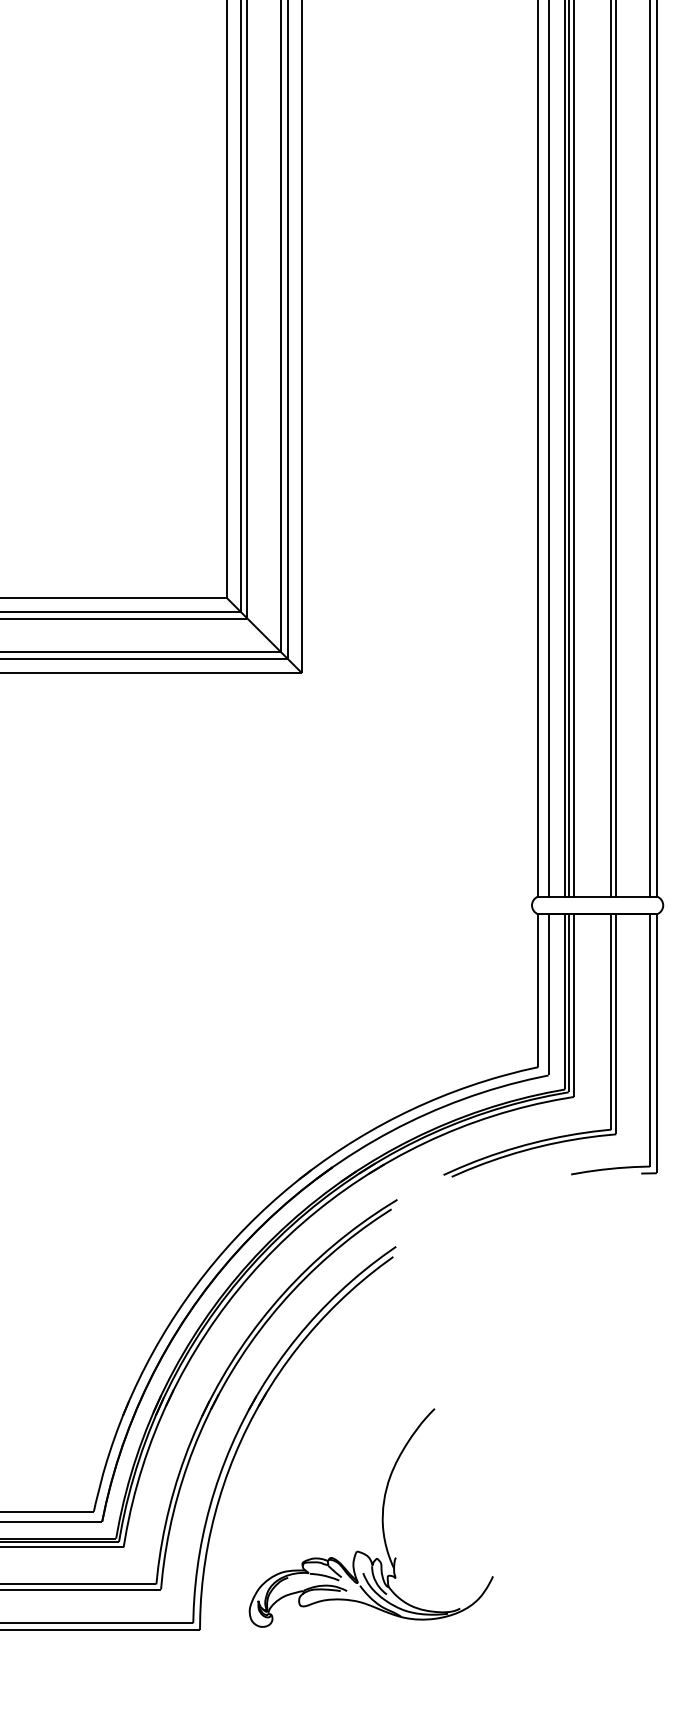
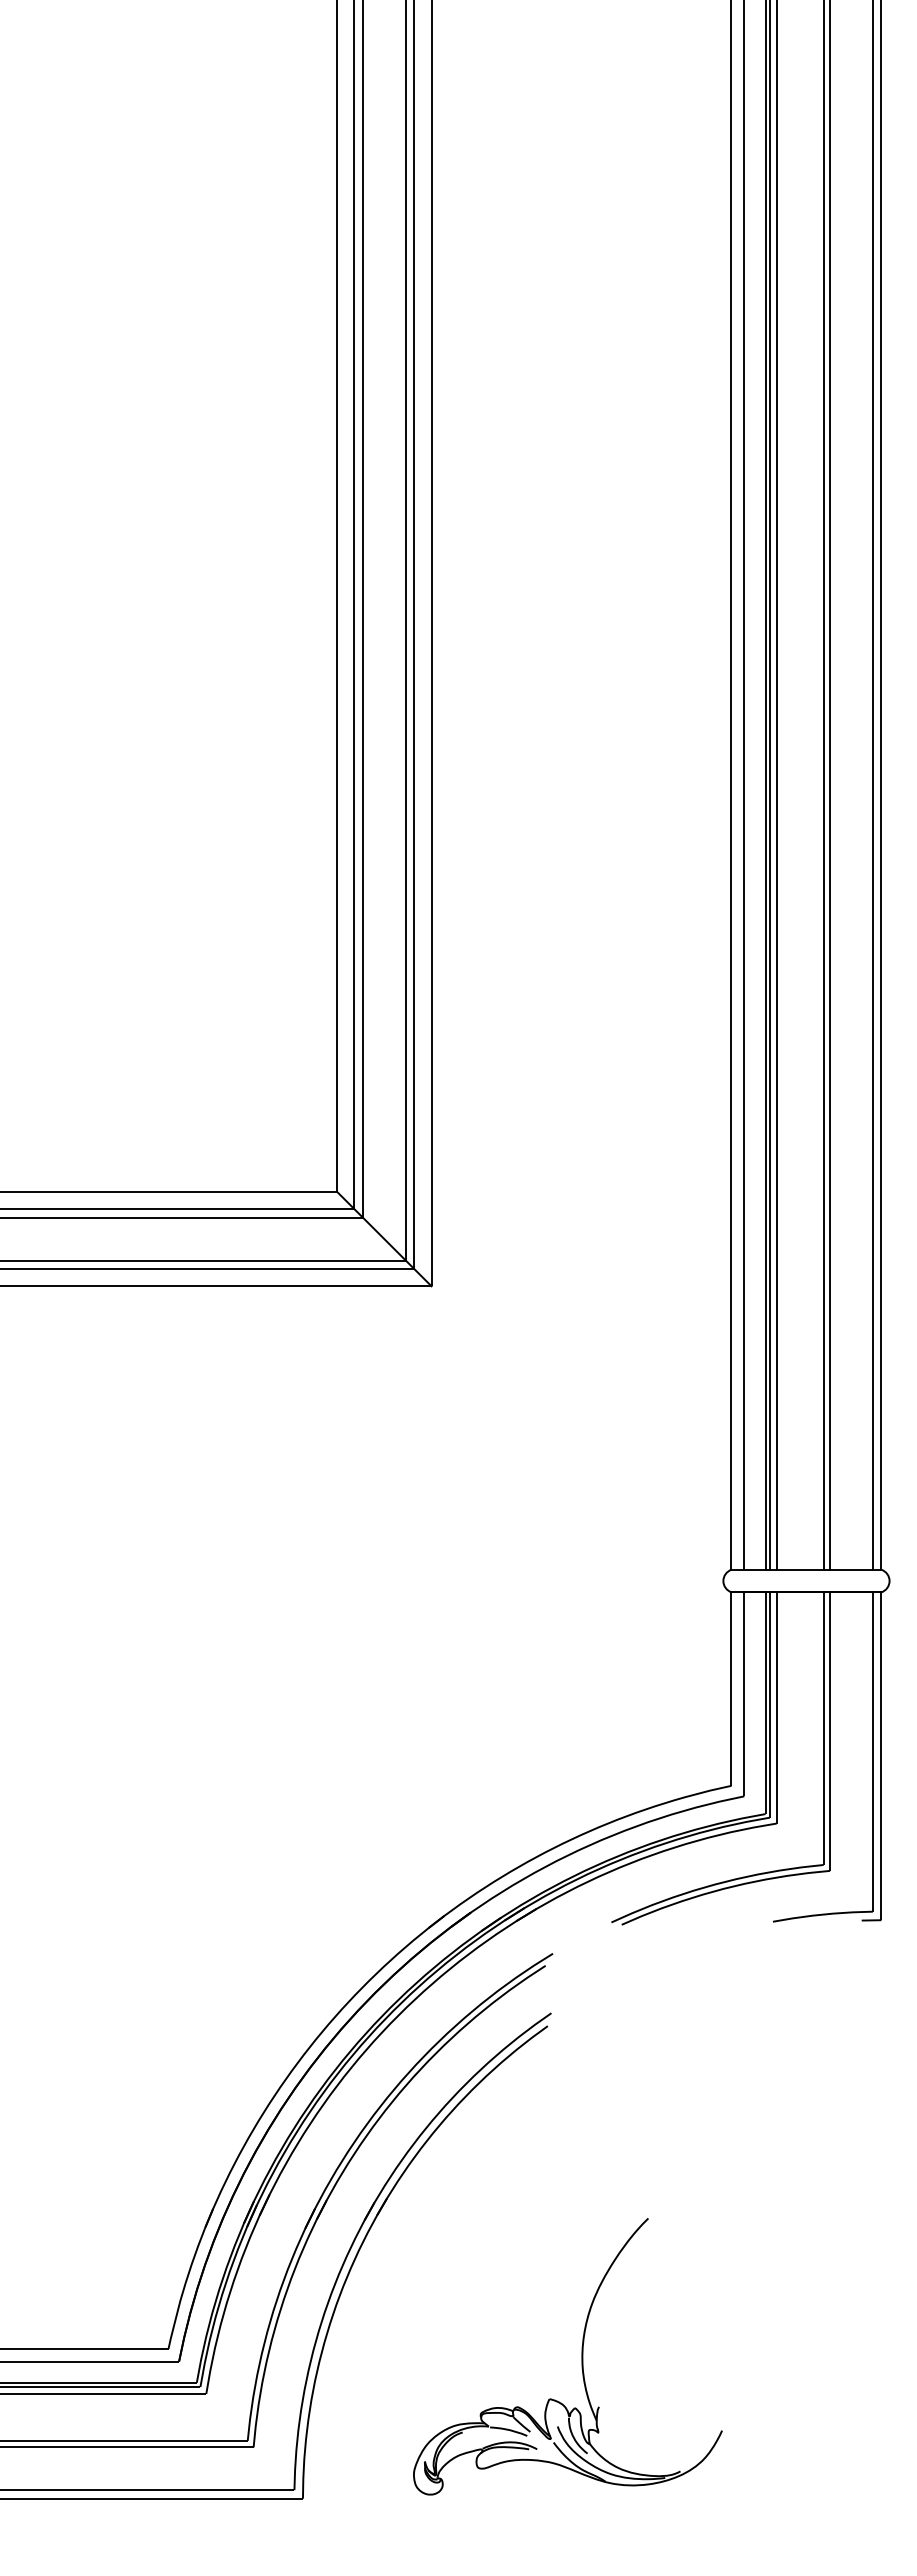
part: (382, 1517) -> (581, 2356), moved

